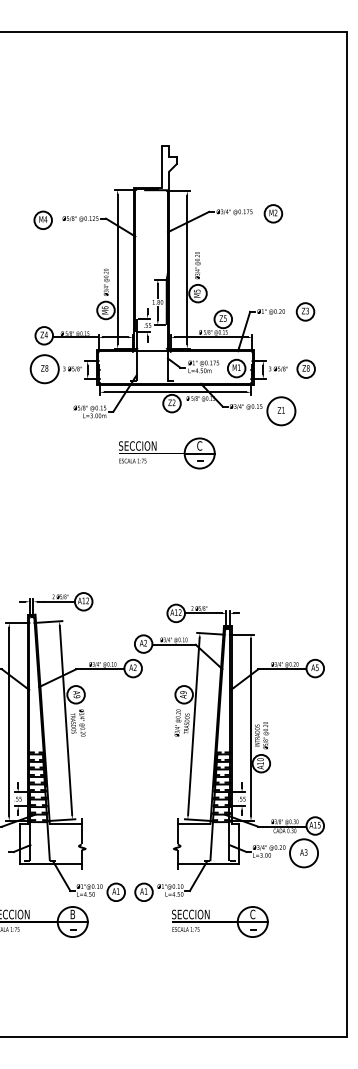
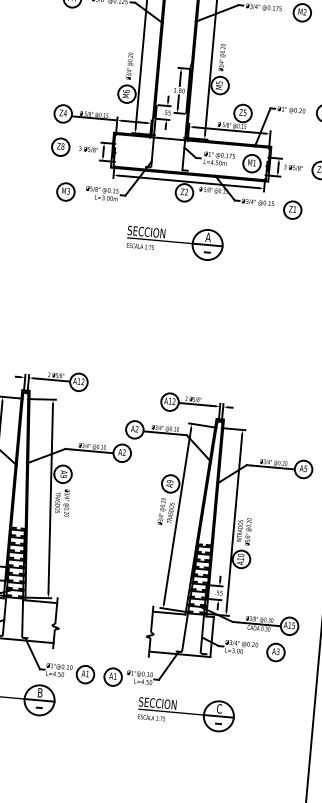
circle: (44, 368) -> (60, 146), size x0.62
circle: (281, 411) -> (292, 210), size x0.62
part: (53, 412) -> (65, 191), added
text: (199, 445) -> (208, 236), C -> A
circle: (303, 853) -> (275, 652), size x0.62

